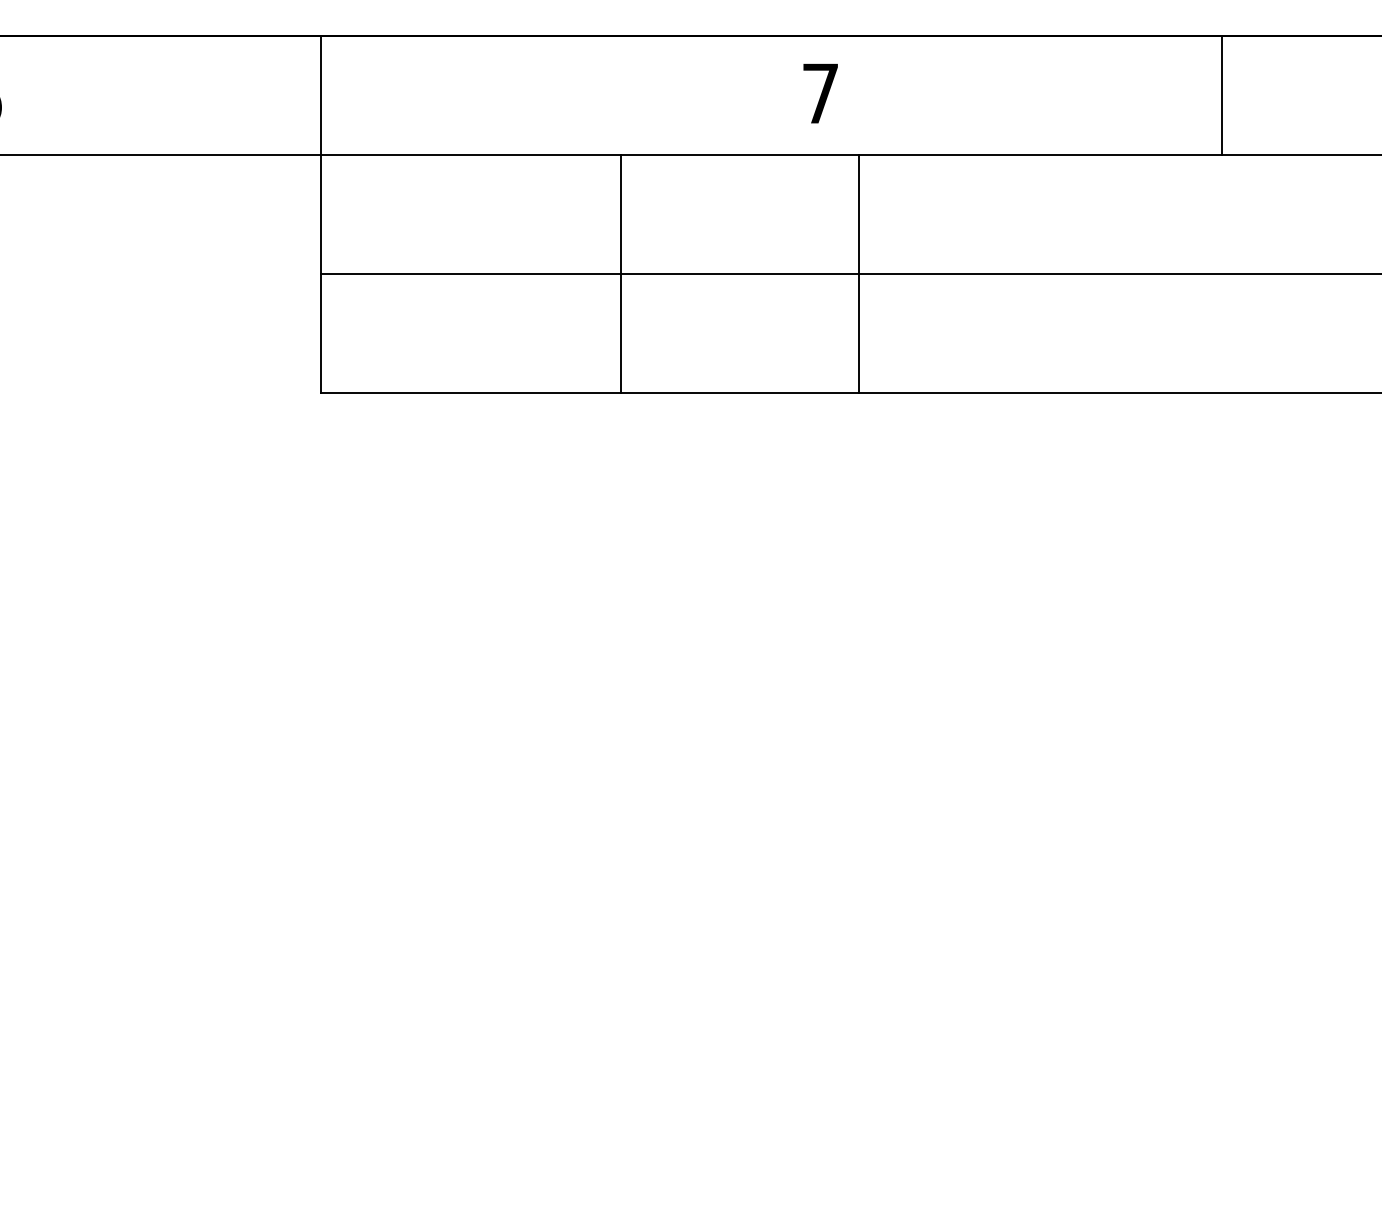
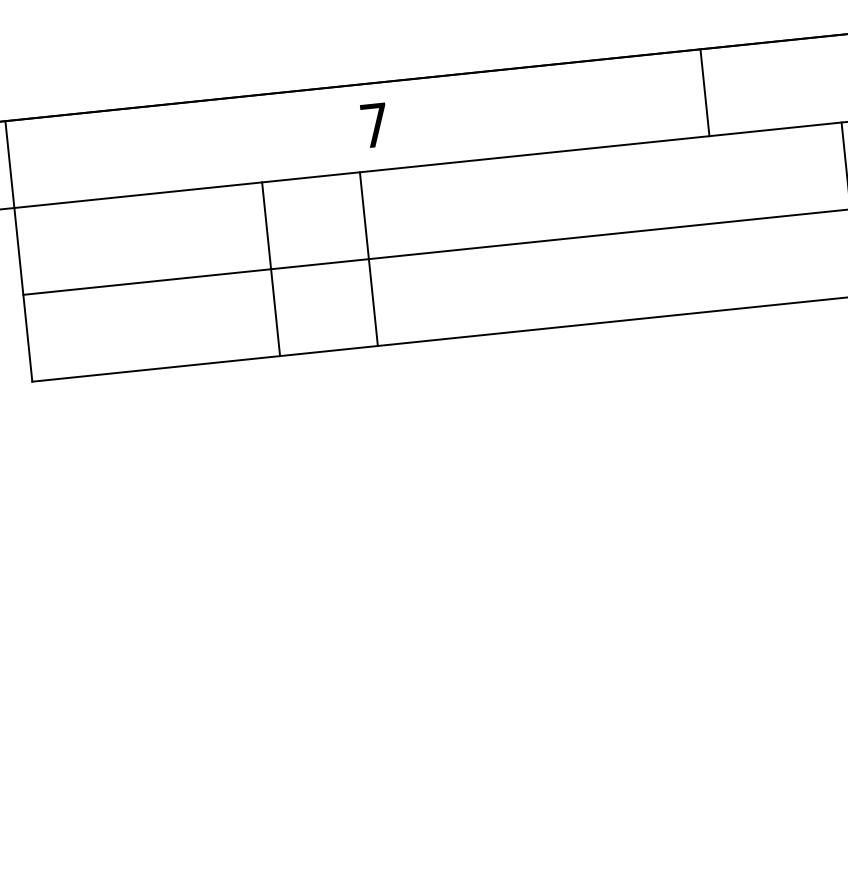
line: (1222, 95) -> (705, 92), moved
line: (621, 274) -> (271, 269), moved
line: (859, 274) -> (369, 259), moved

